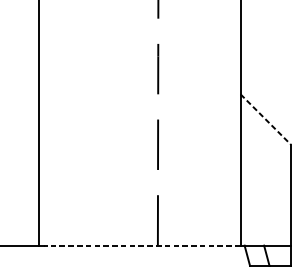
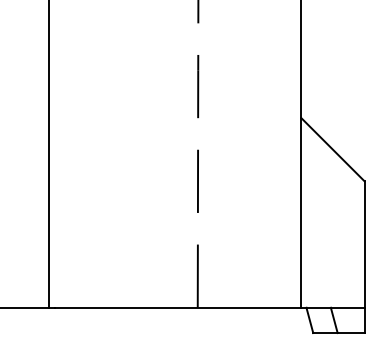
line: (266, 119) -> (333, 149), dashed -> solid
line: (141, 245) -> (177, 307), dashed -> solid

